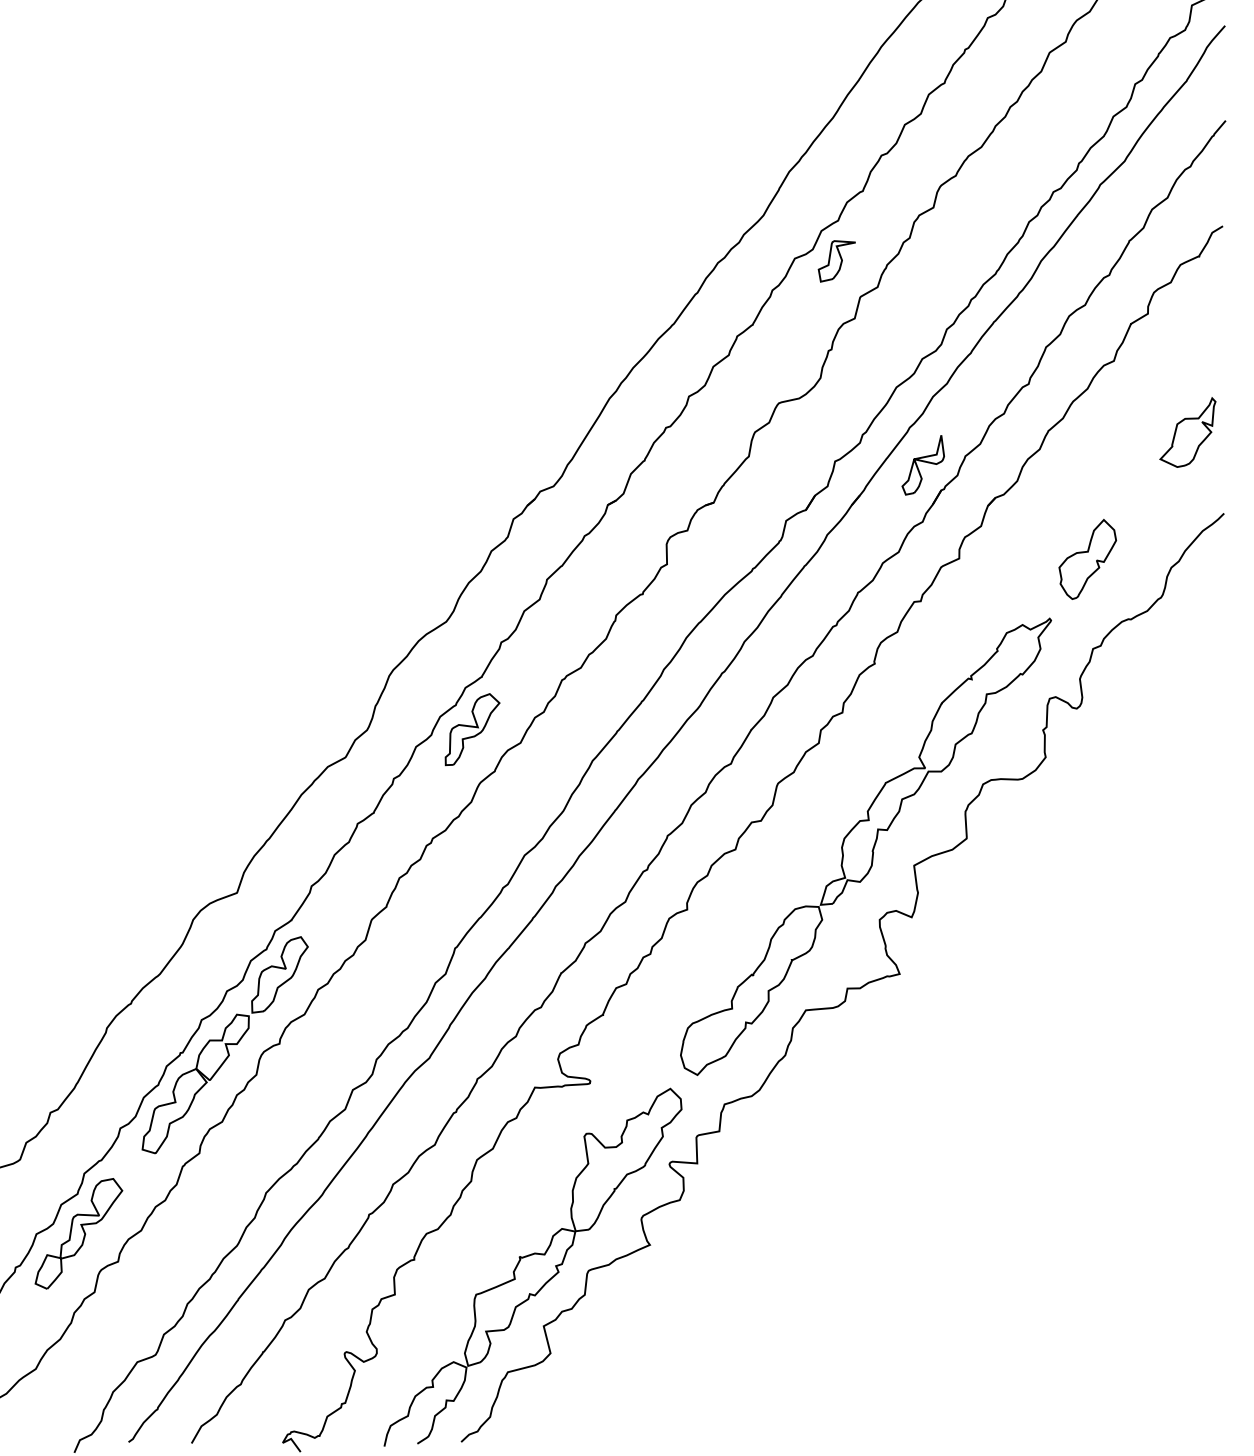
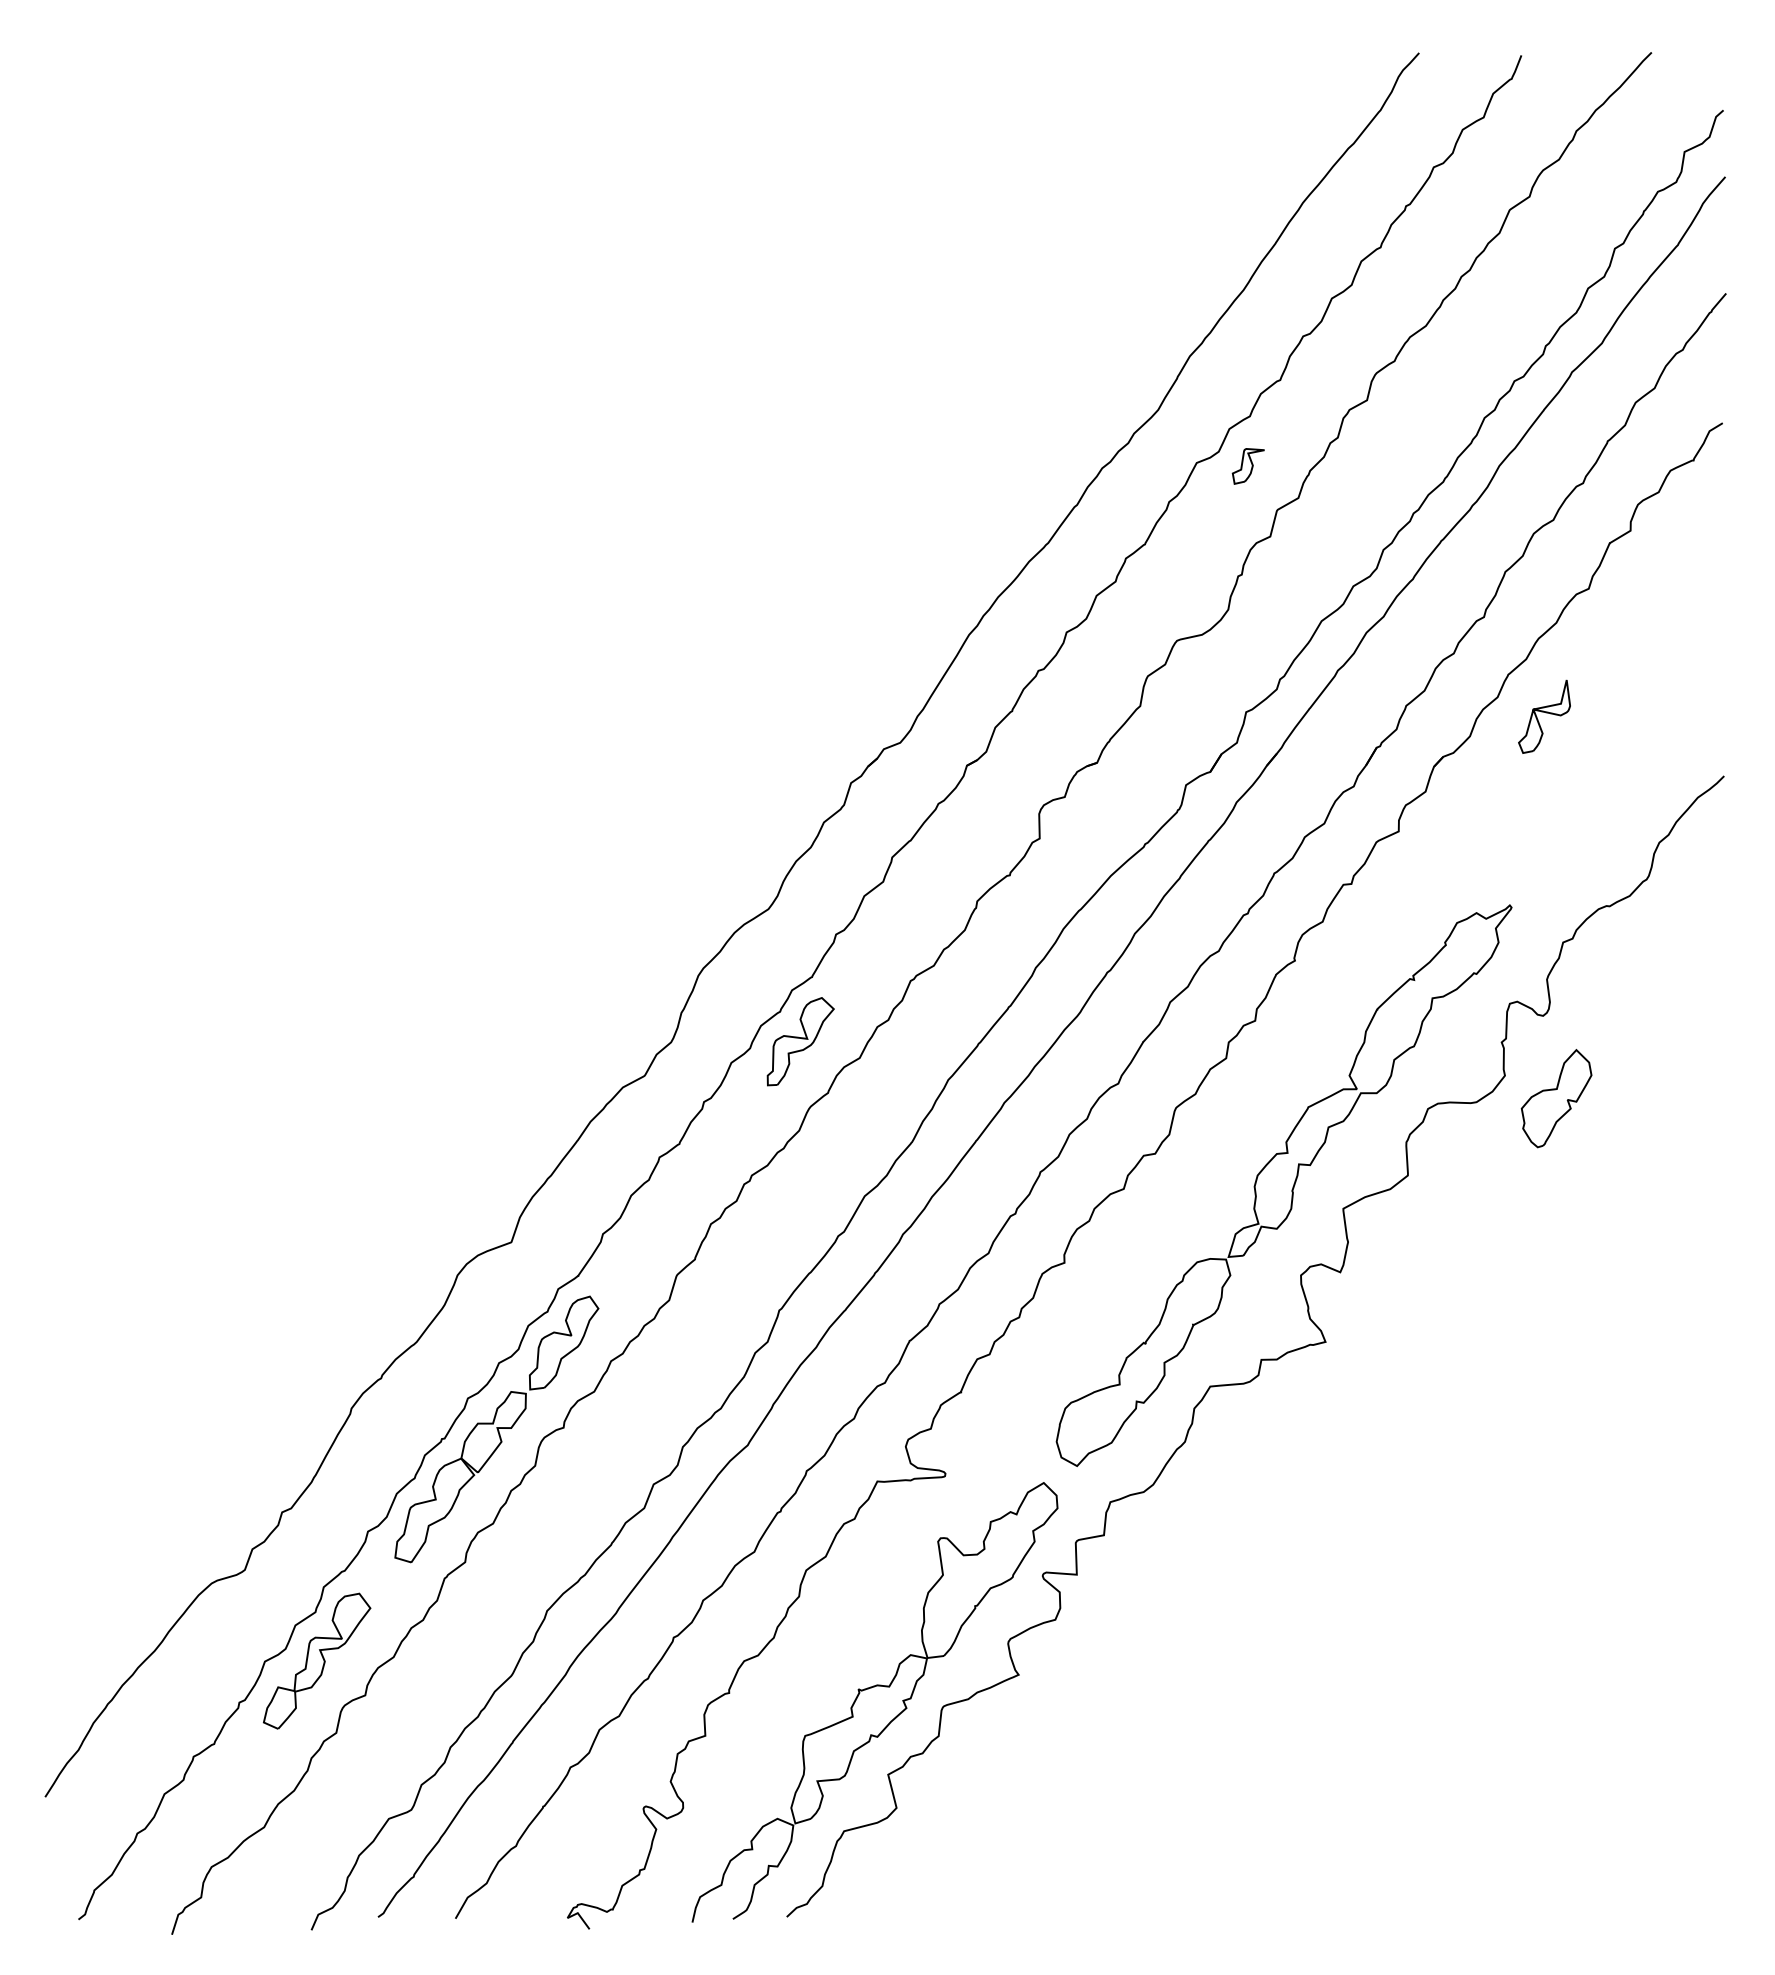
part: (836, 261) -> (1248, 466), size x0.7
part: (1187, 432) -> (1679, 676), removed
part: (923, 464) -> (1544, 716), moved
part: (1087, 559) -> (1556, 1098), moved

